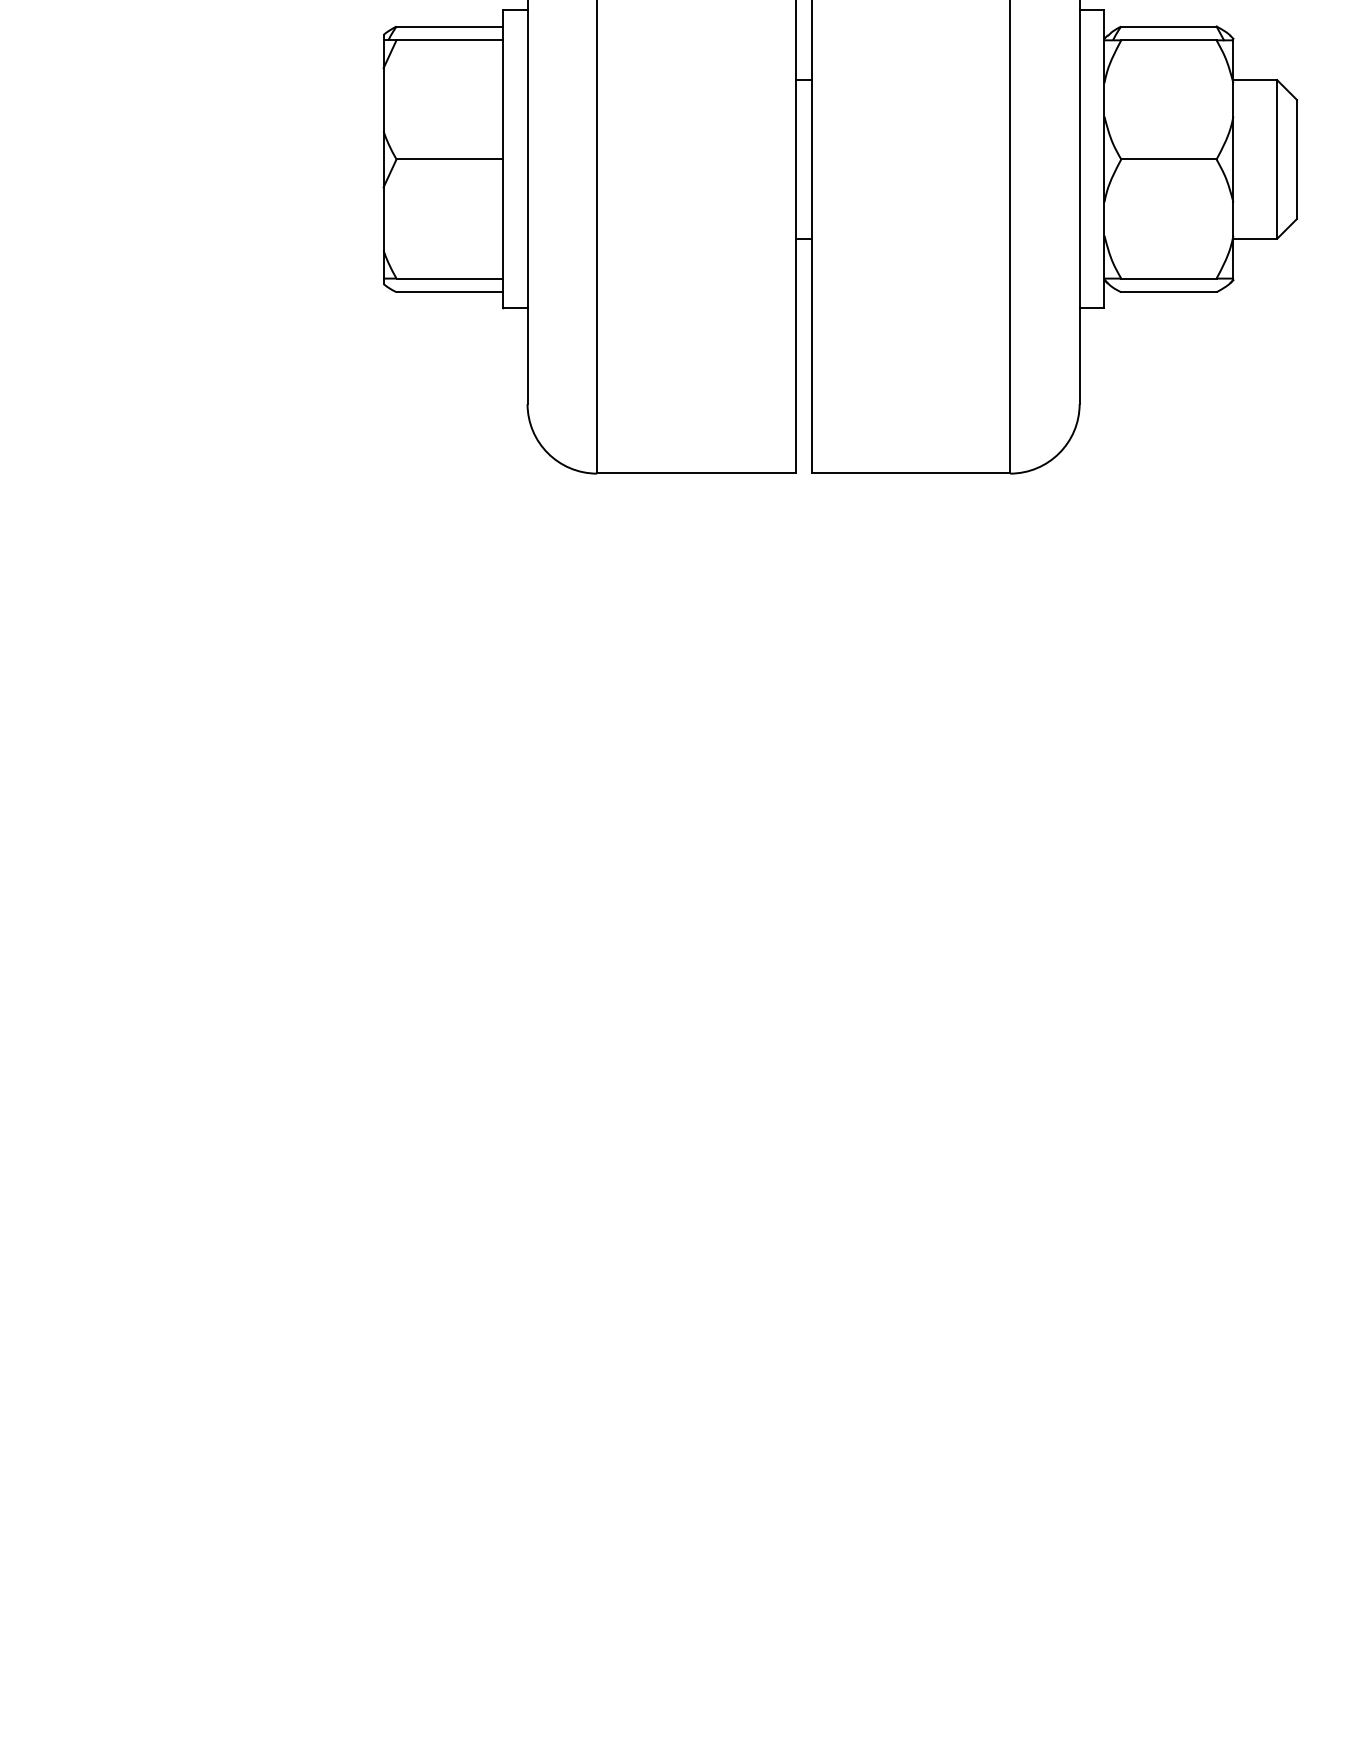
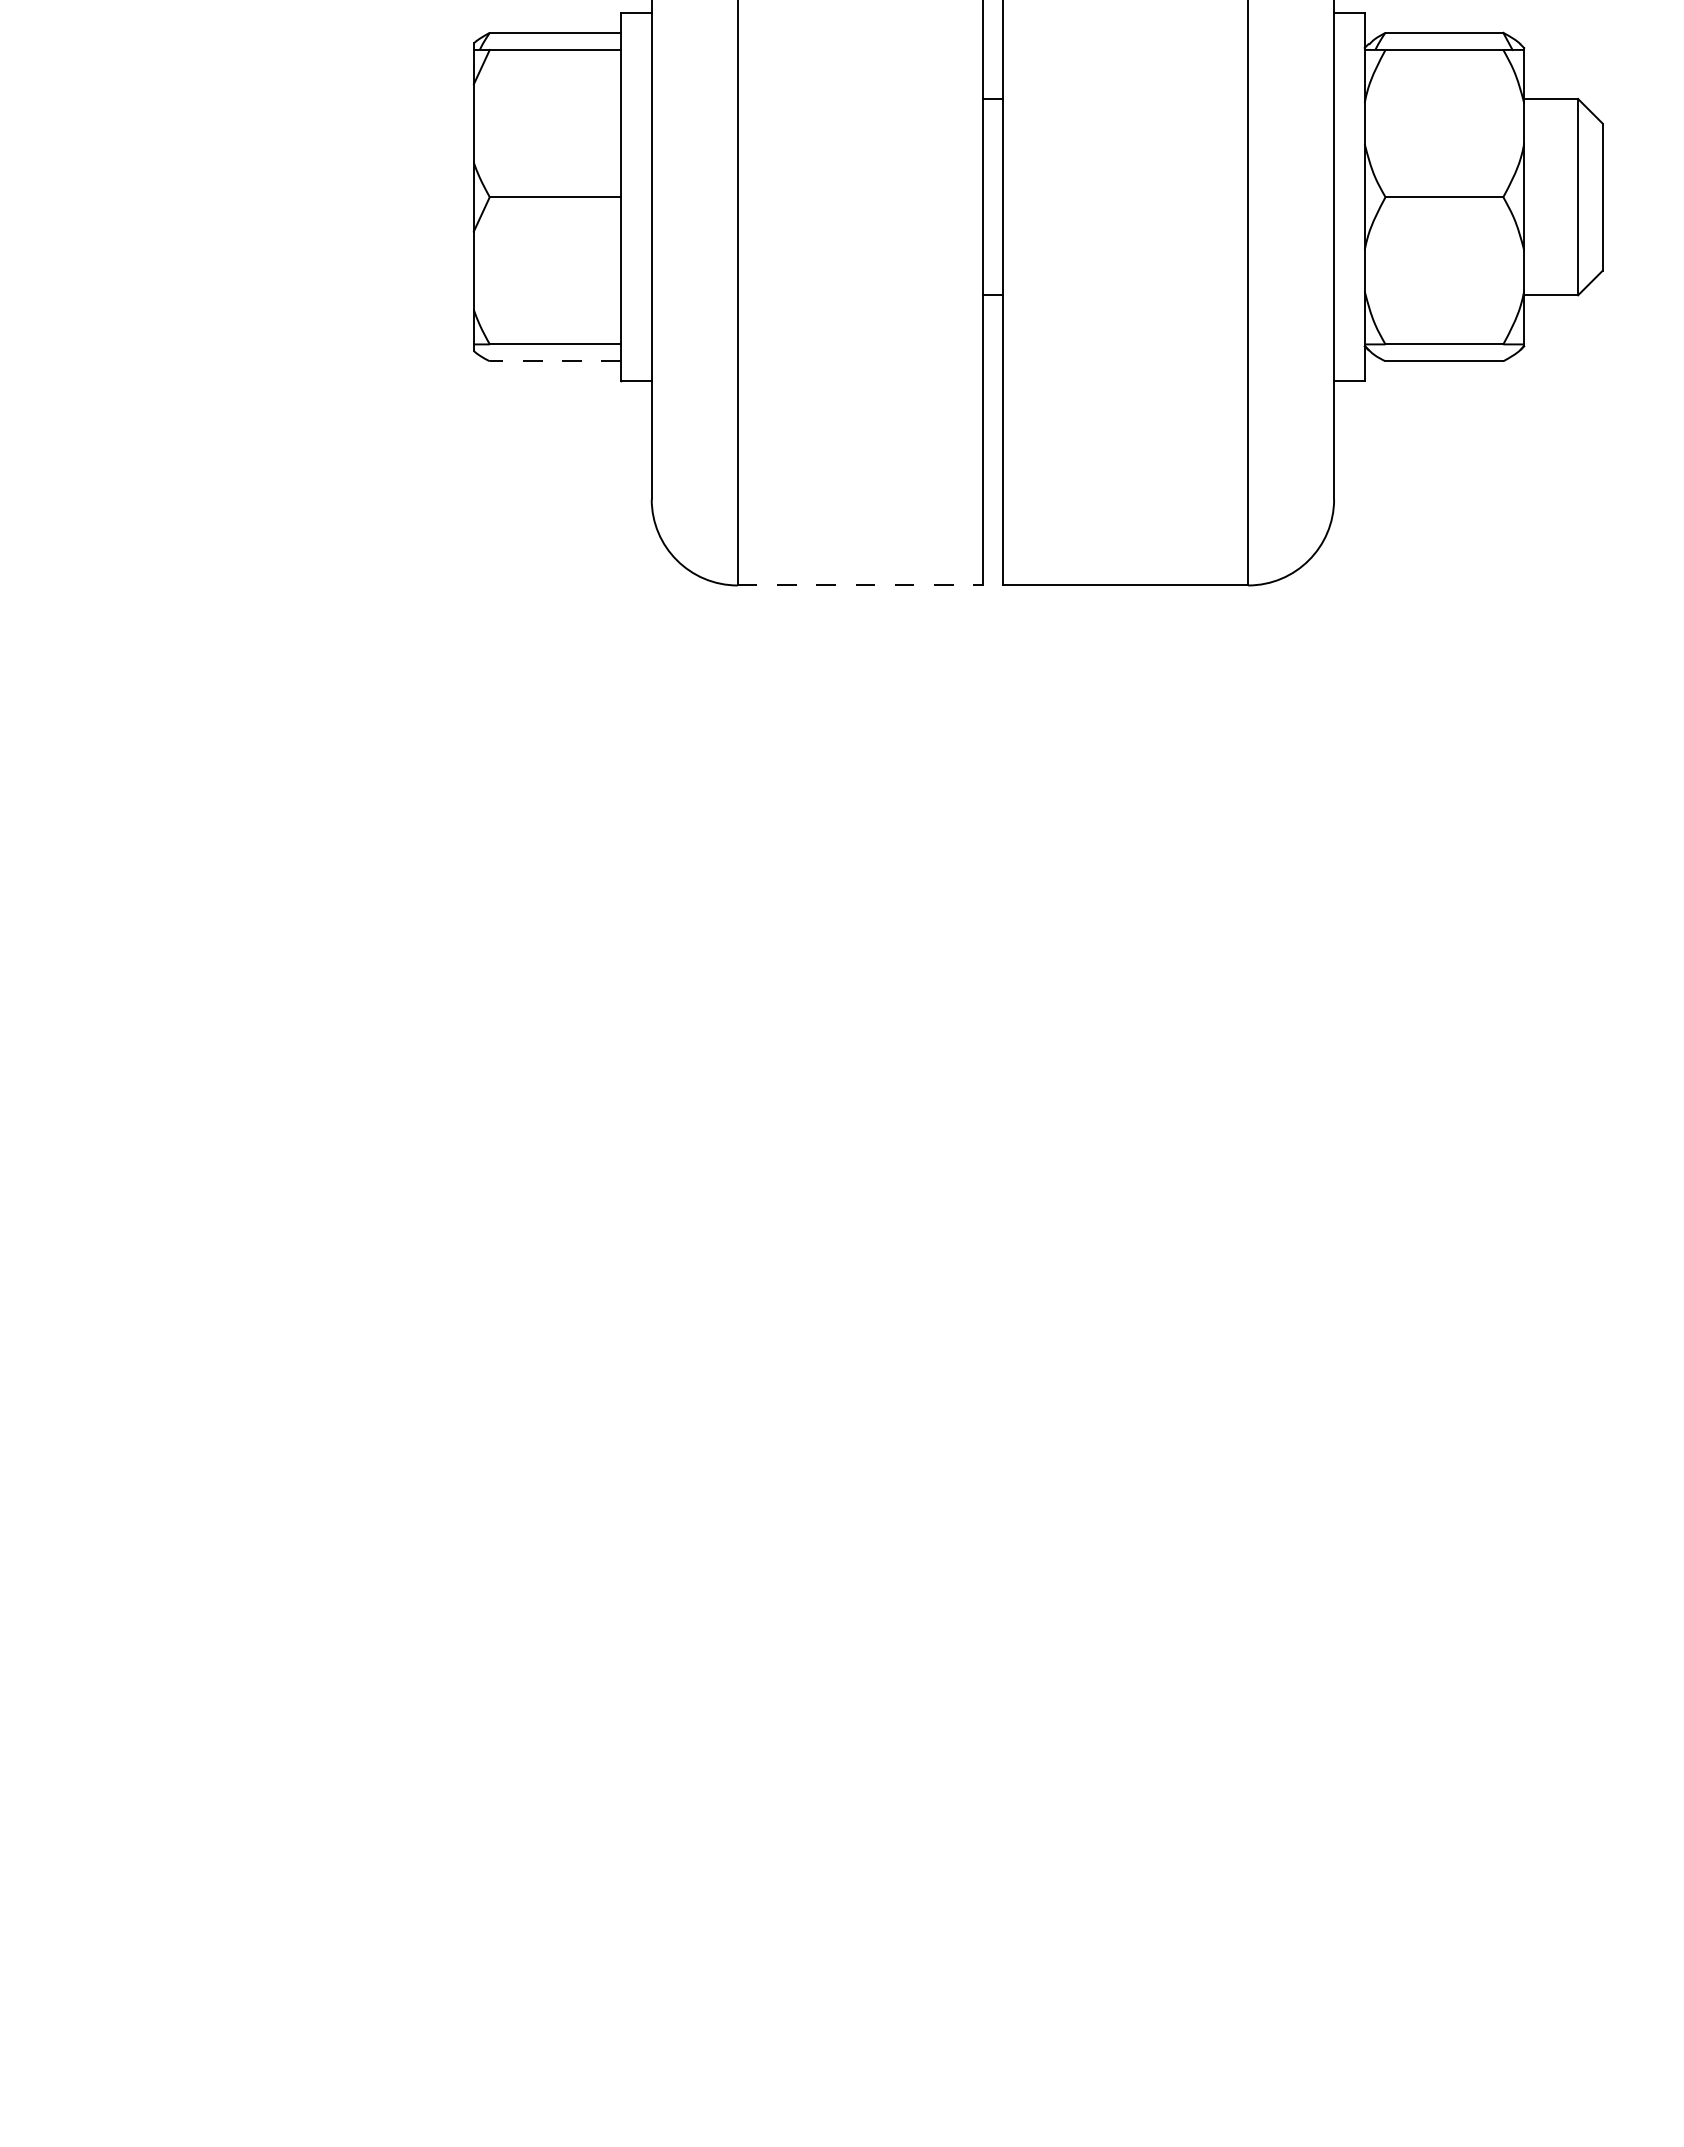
line: (449, 292) -> (555, 361), solid -> dashed
line: (696, 473) -> (860, 585), solid -> dashed

